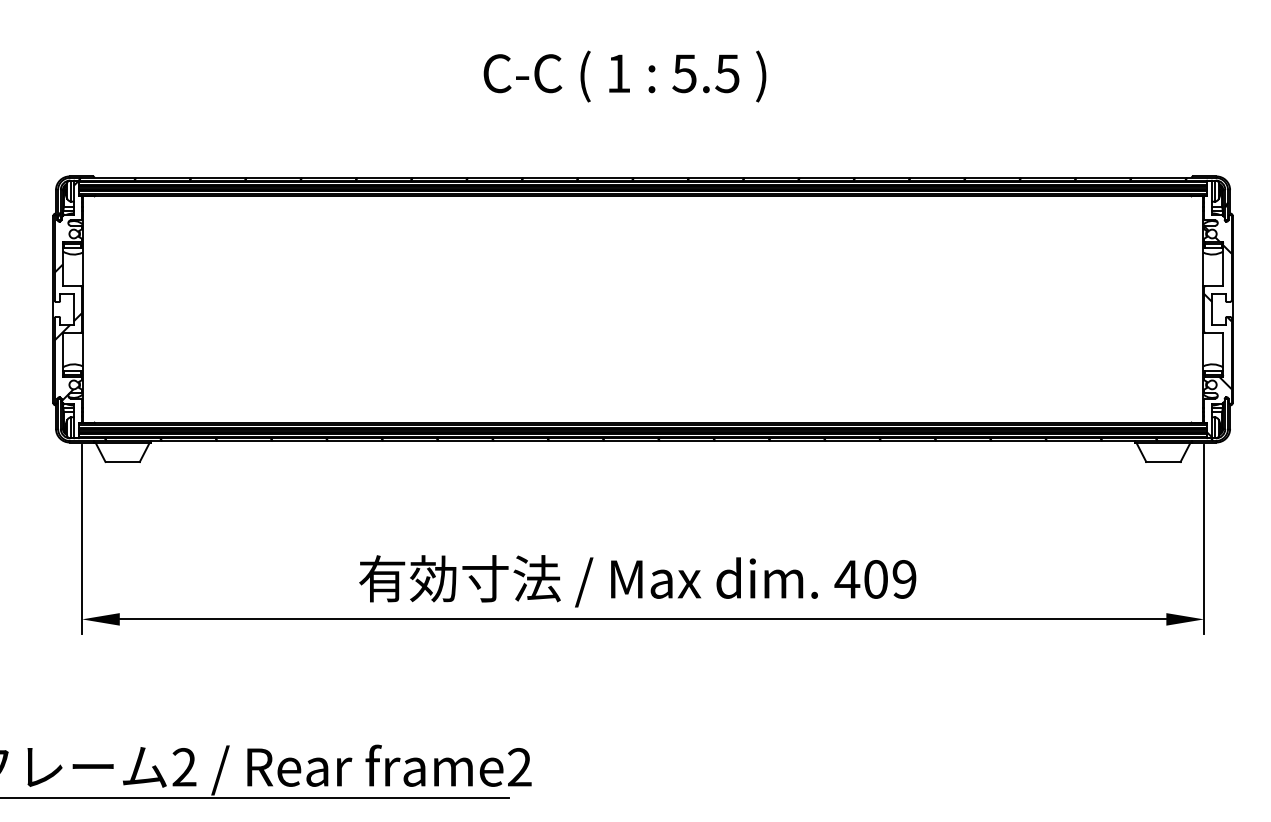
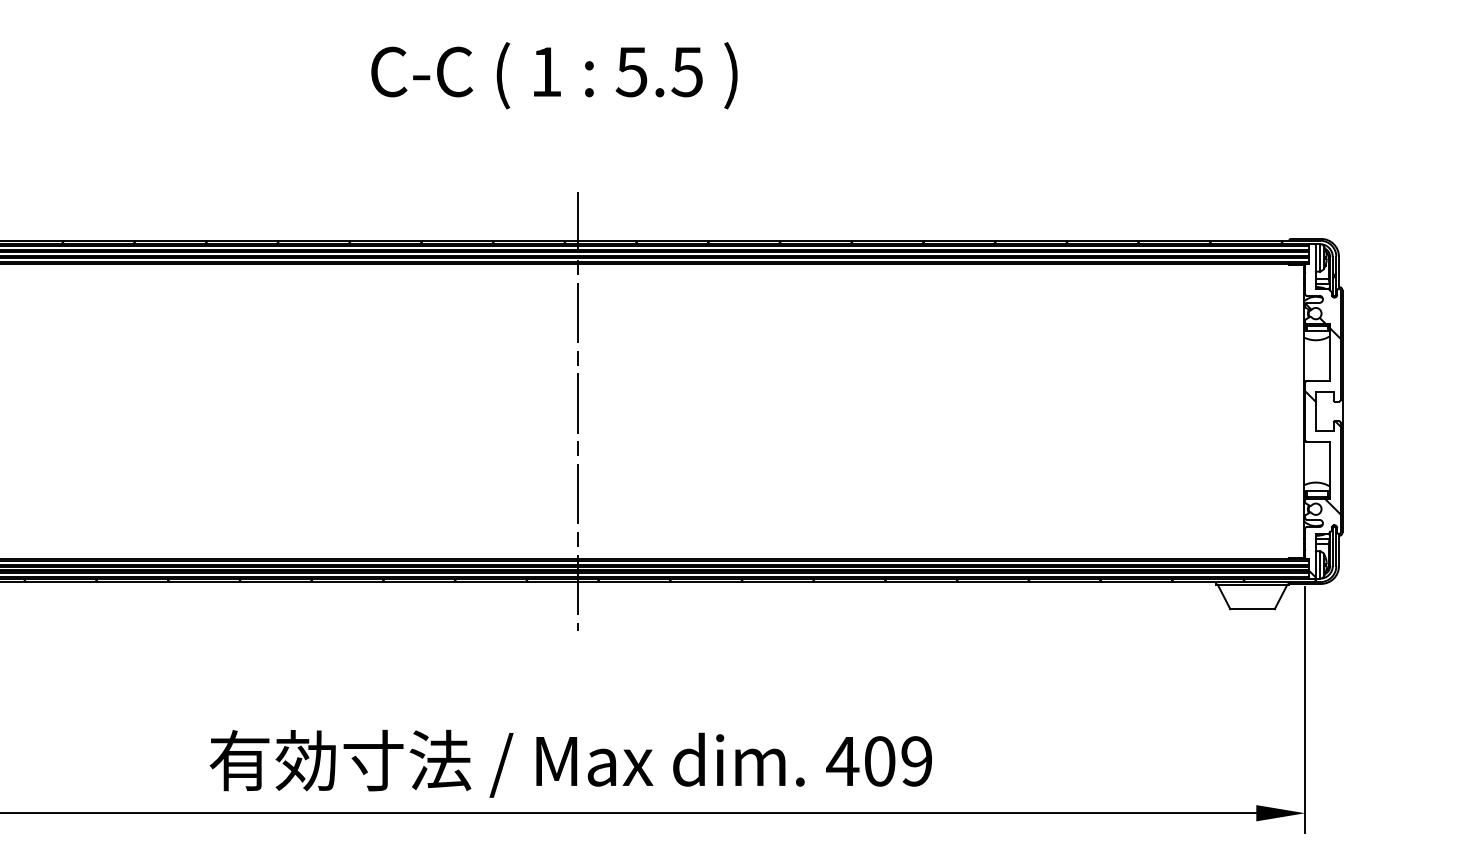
text: (624, 76) -> (553, 75), moved
line: (643, 309) -> (578, 411), added

